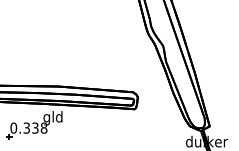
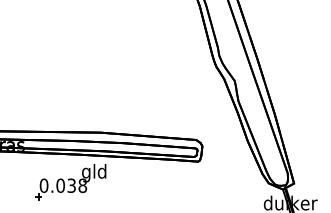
text: (26, 127) -> (60, 185), 0.338 -> 0.038

